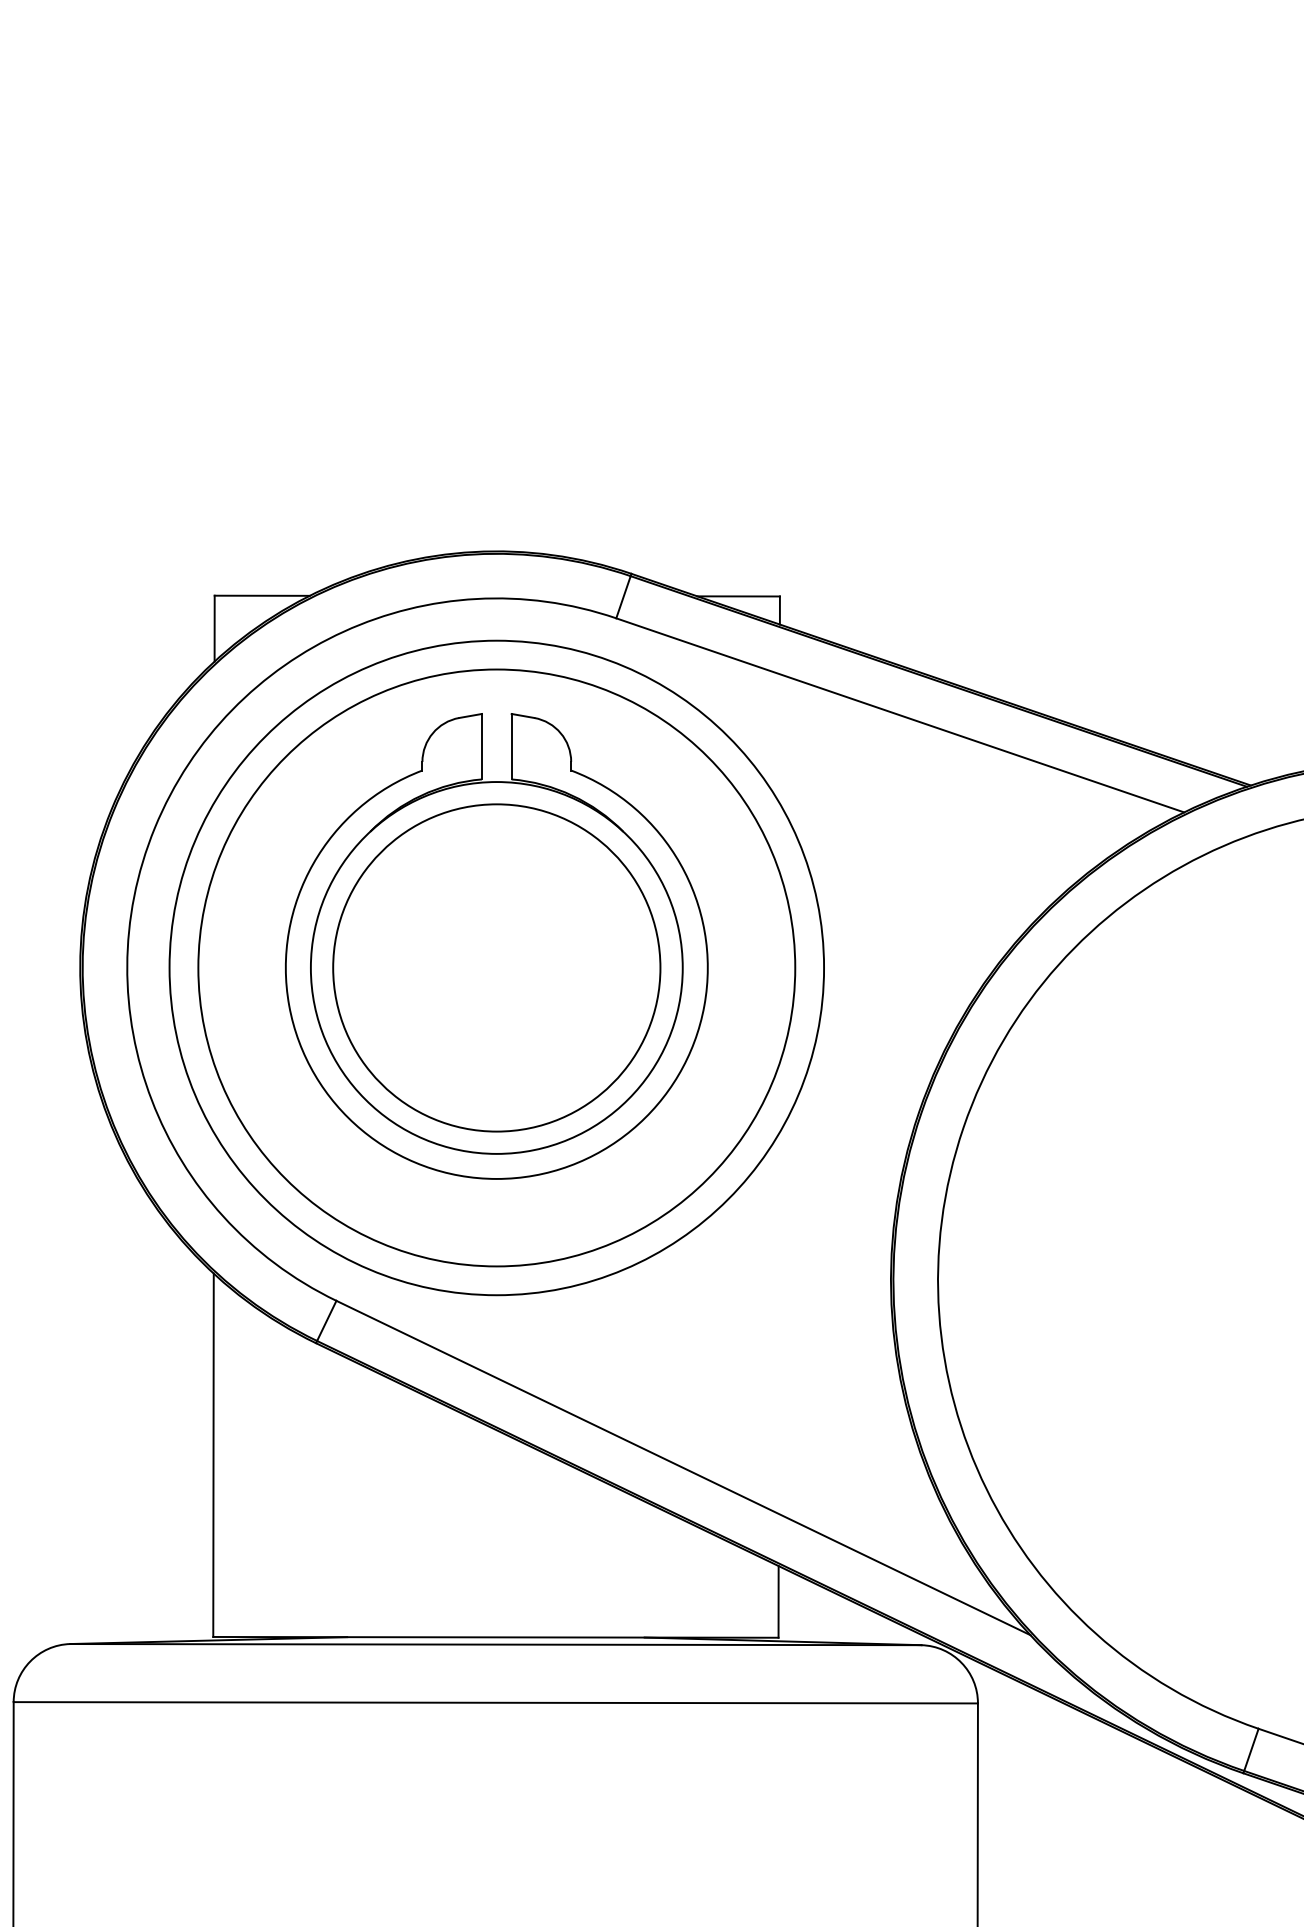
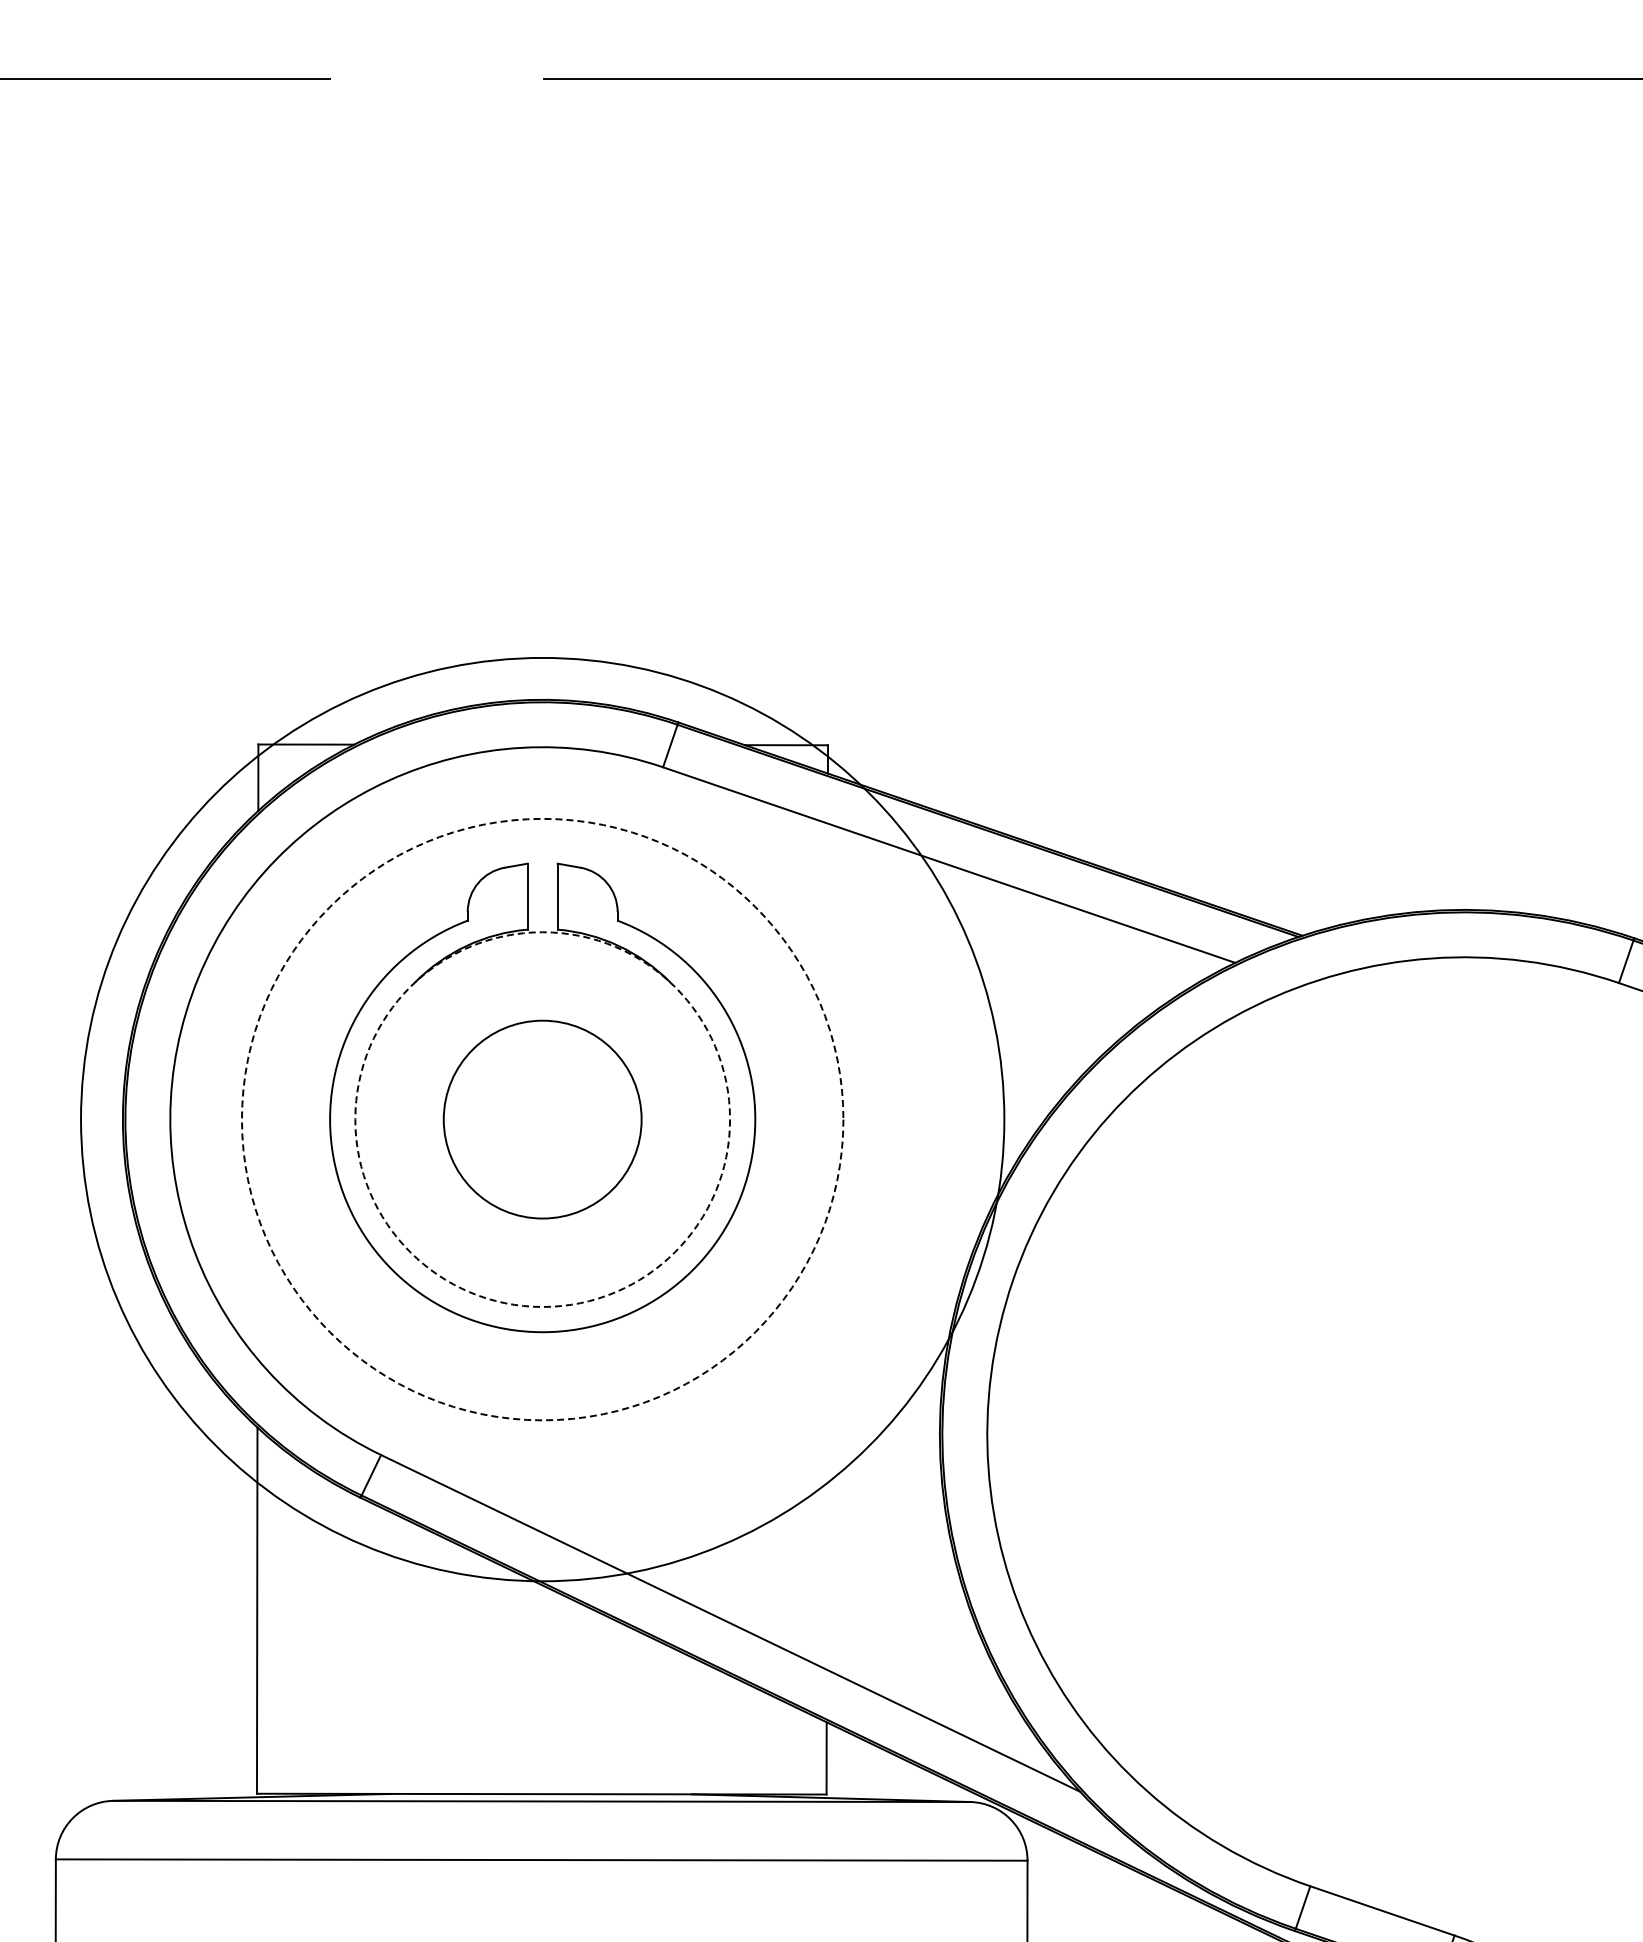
circle: (496, 967) -> (542, 1119), size x0.6
circle: (496, 967) -> (542, 1119), size x1.4
circle: (496, 967) -> (542, 1119), solid -> dashed
circle: (496, 967) -> (542, 1119), solid -> dashed

